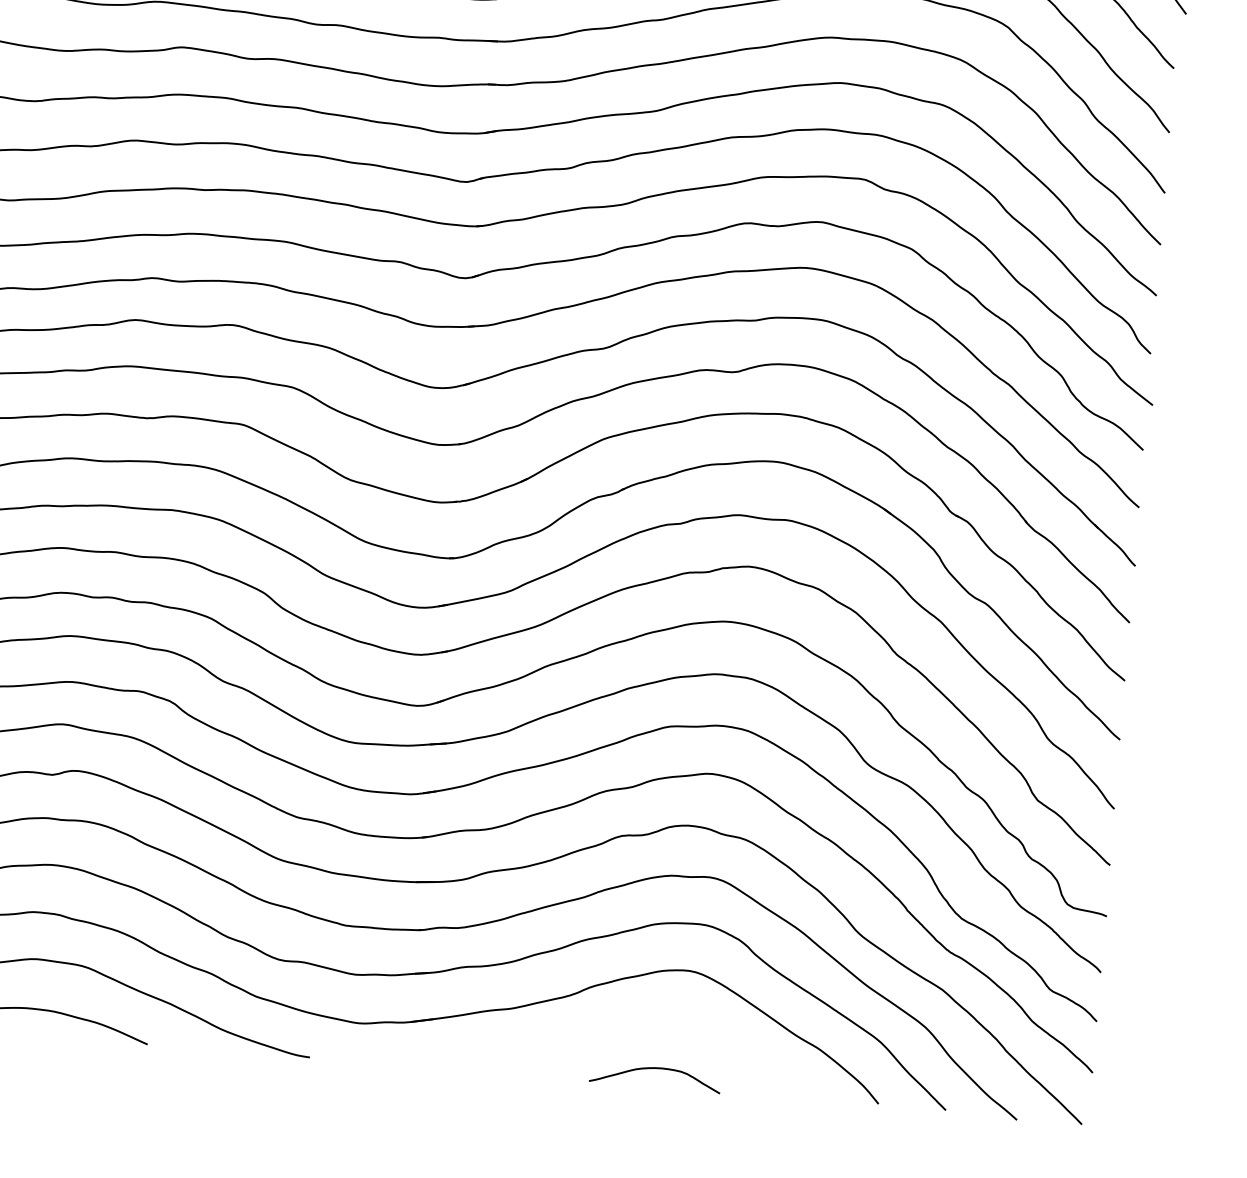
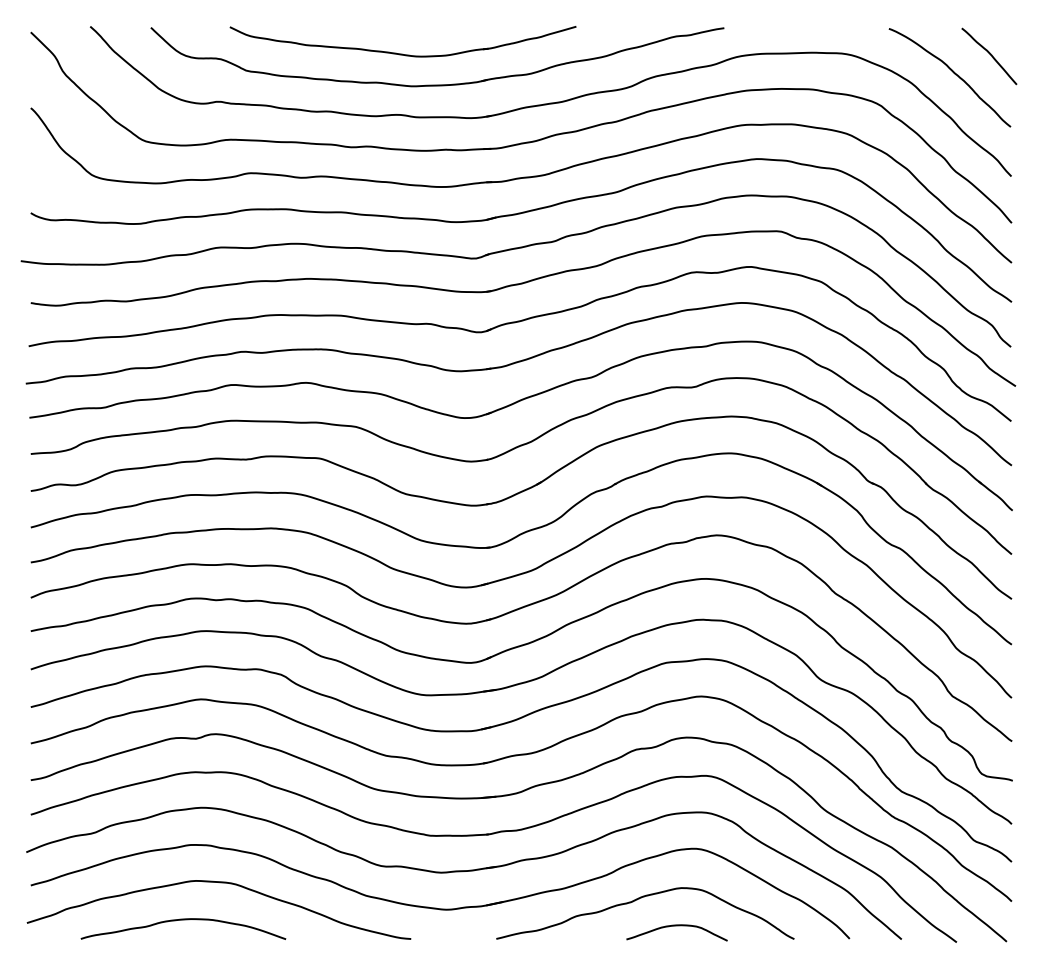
curve: (610, 1030) -> (639, 899), added

